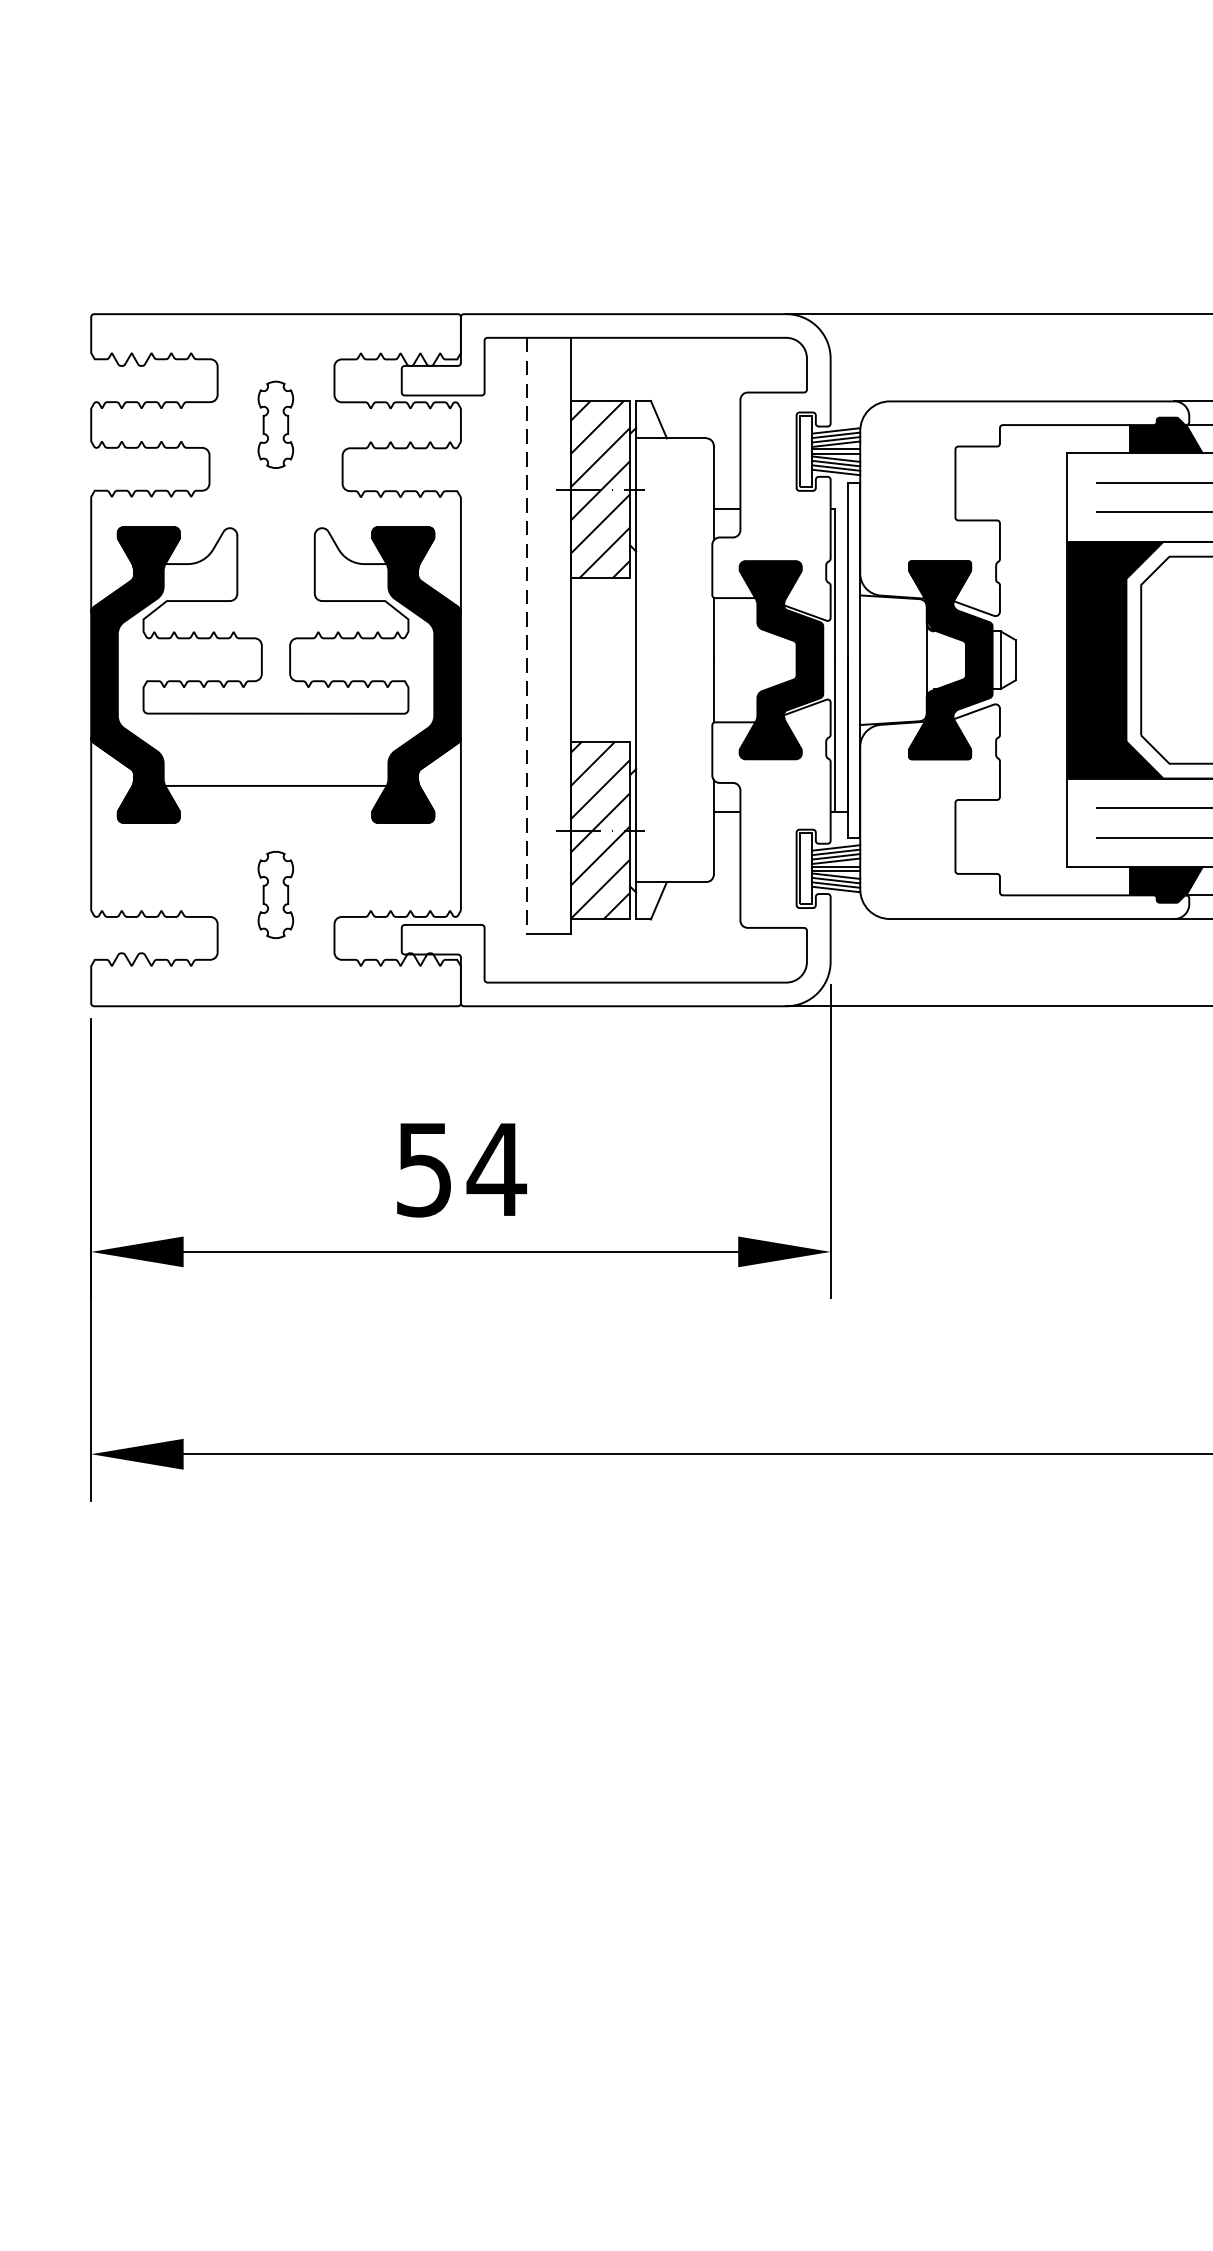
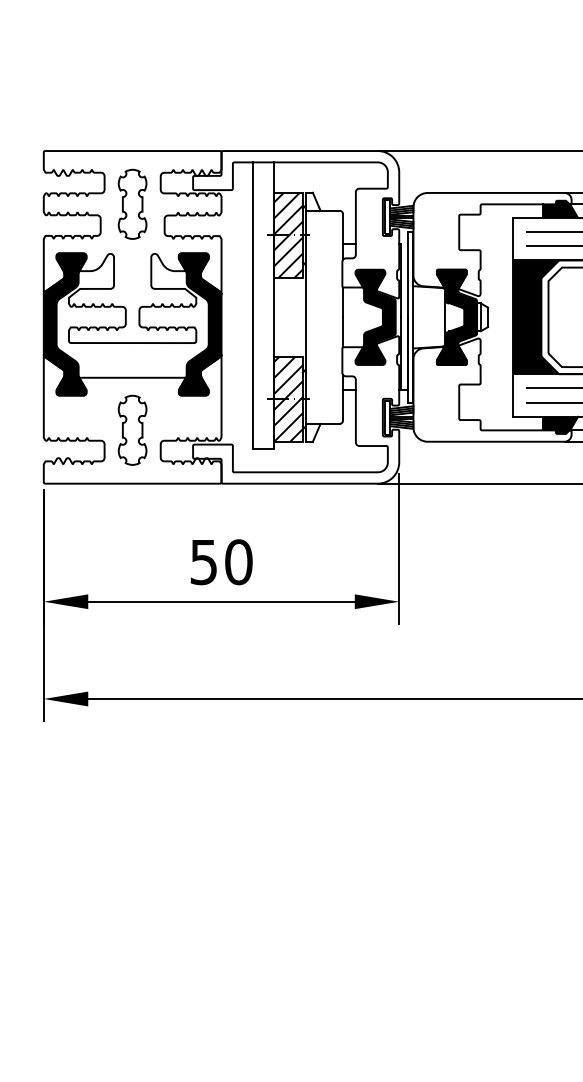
part: (275, 423) -> (132, 203), size x1.67
line: (527, 637) -> (253, 306), dashed -> solid
part: (275, 893) -> (132, 429), size x1.67
text: (496, 1170) -> (238, 562), 54 -> 50

